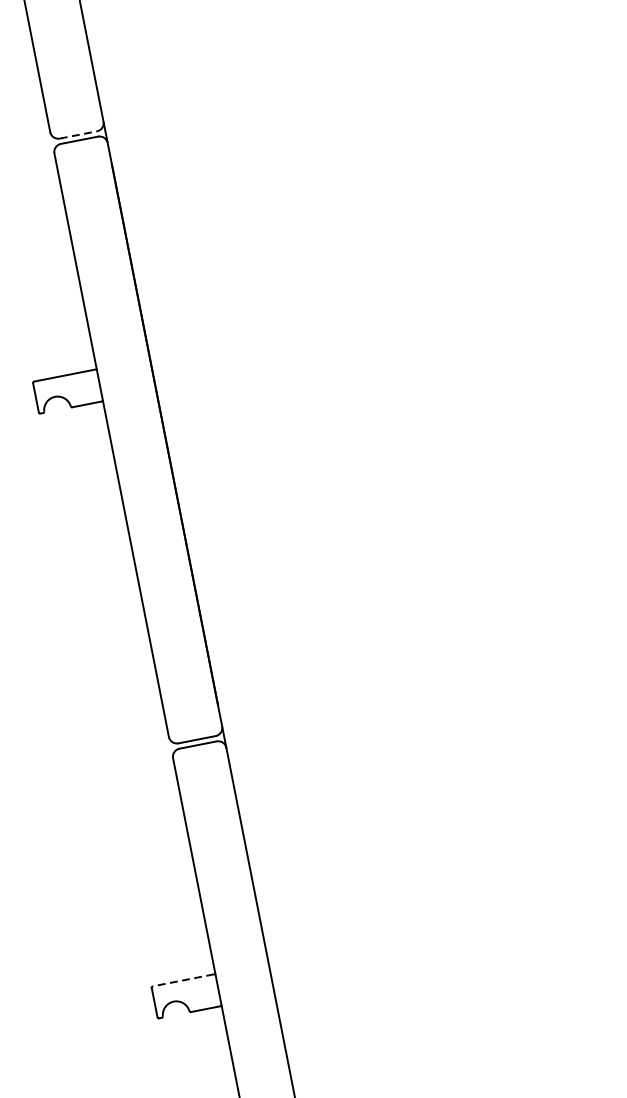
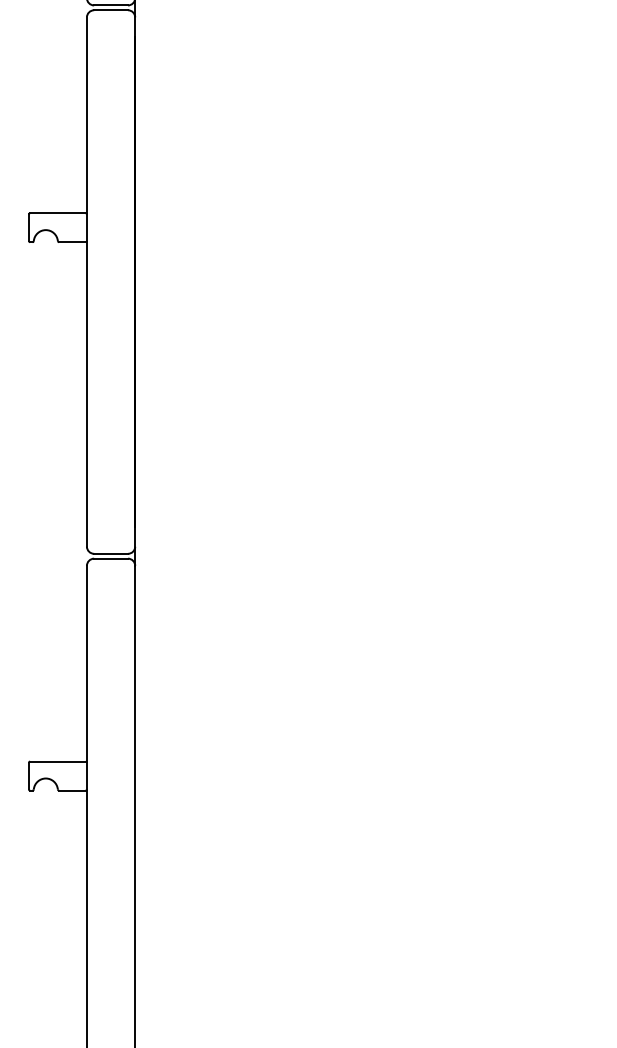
line: (78, 134) -> (111, 5), dashed -> solid
line: (182, 980) -> (57, 761), dashed -> solid

